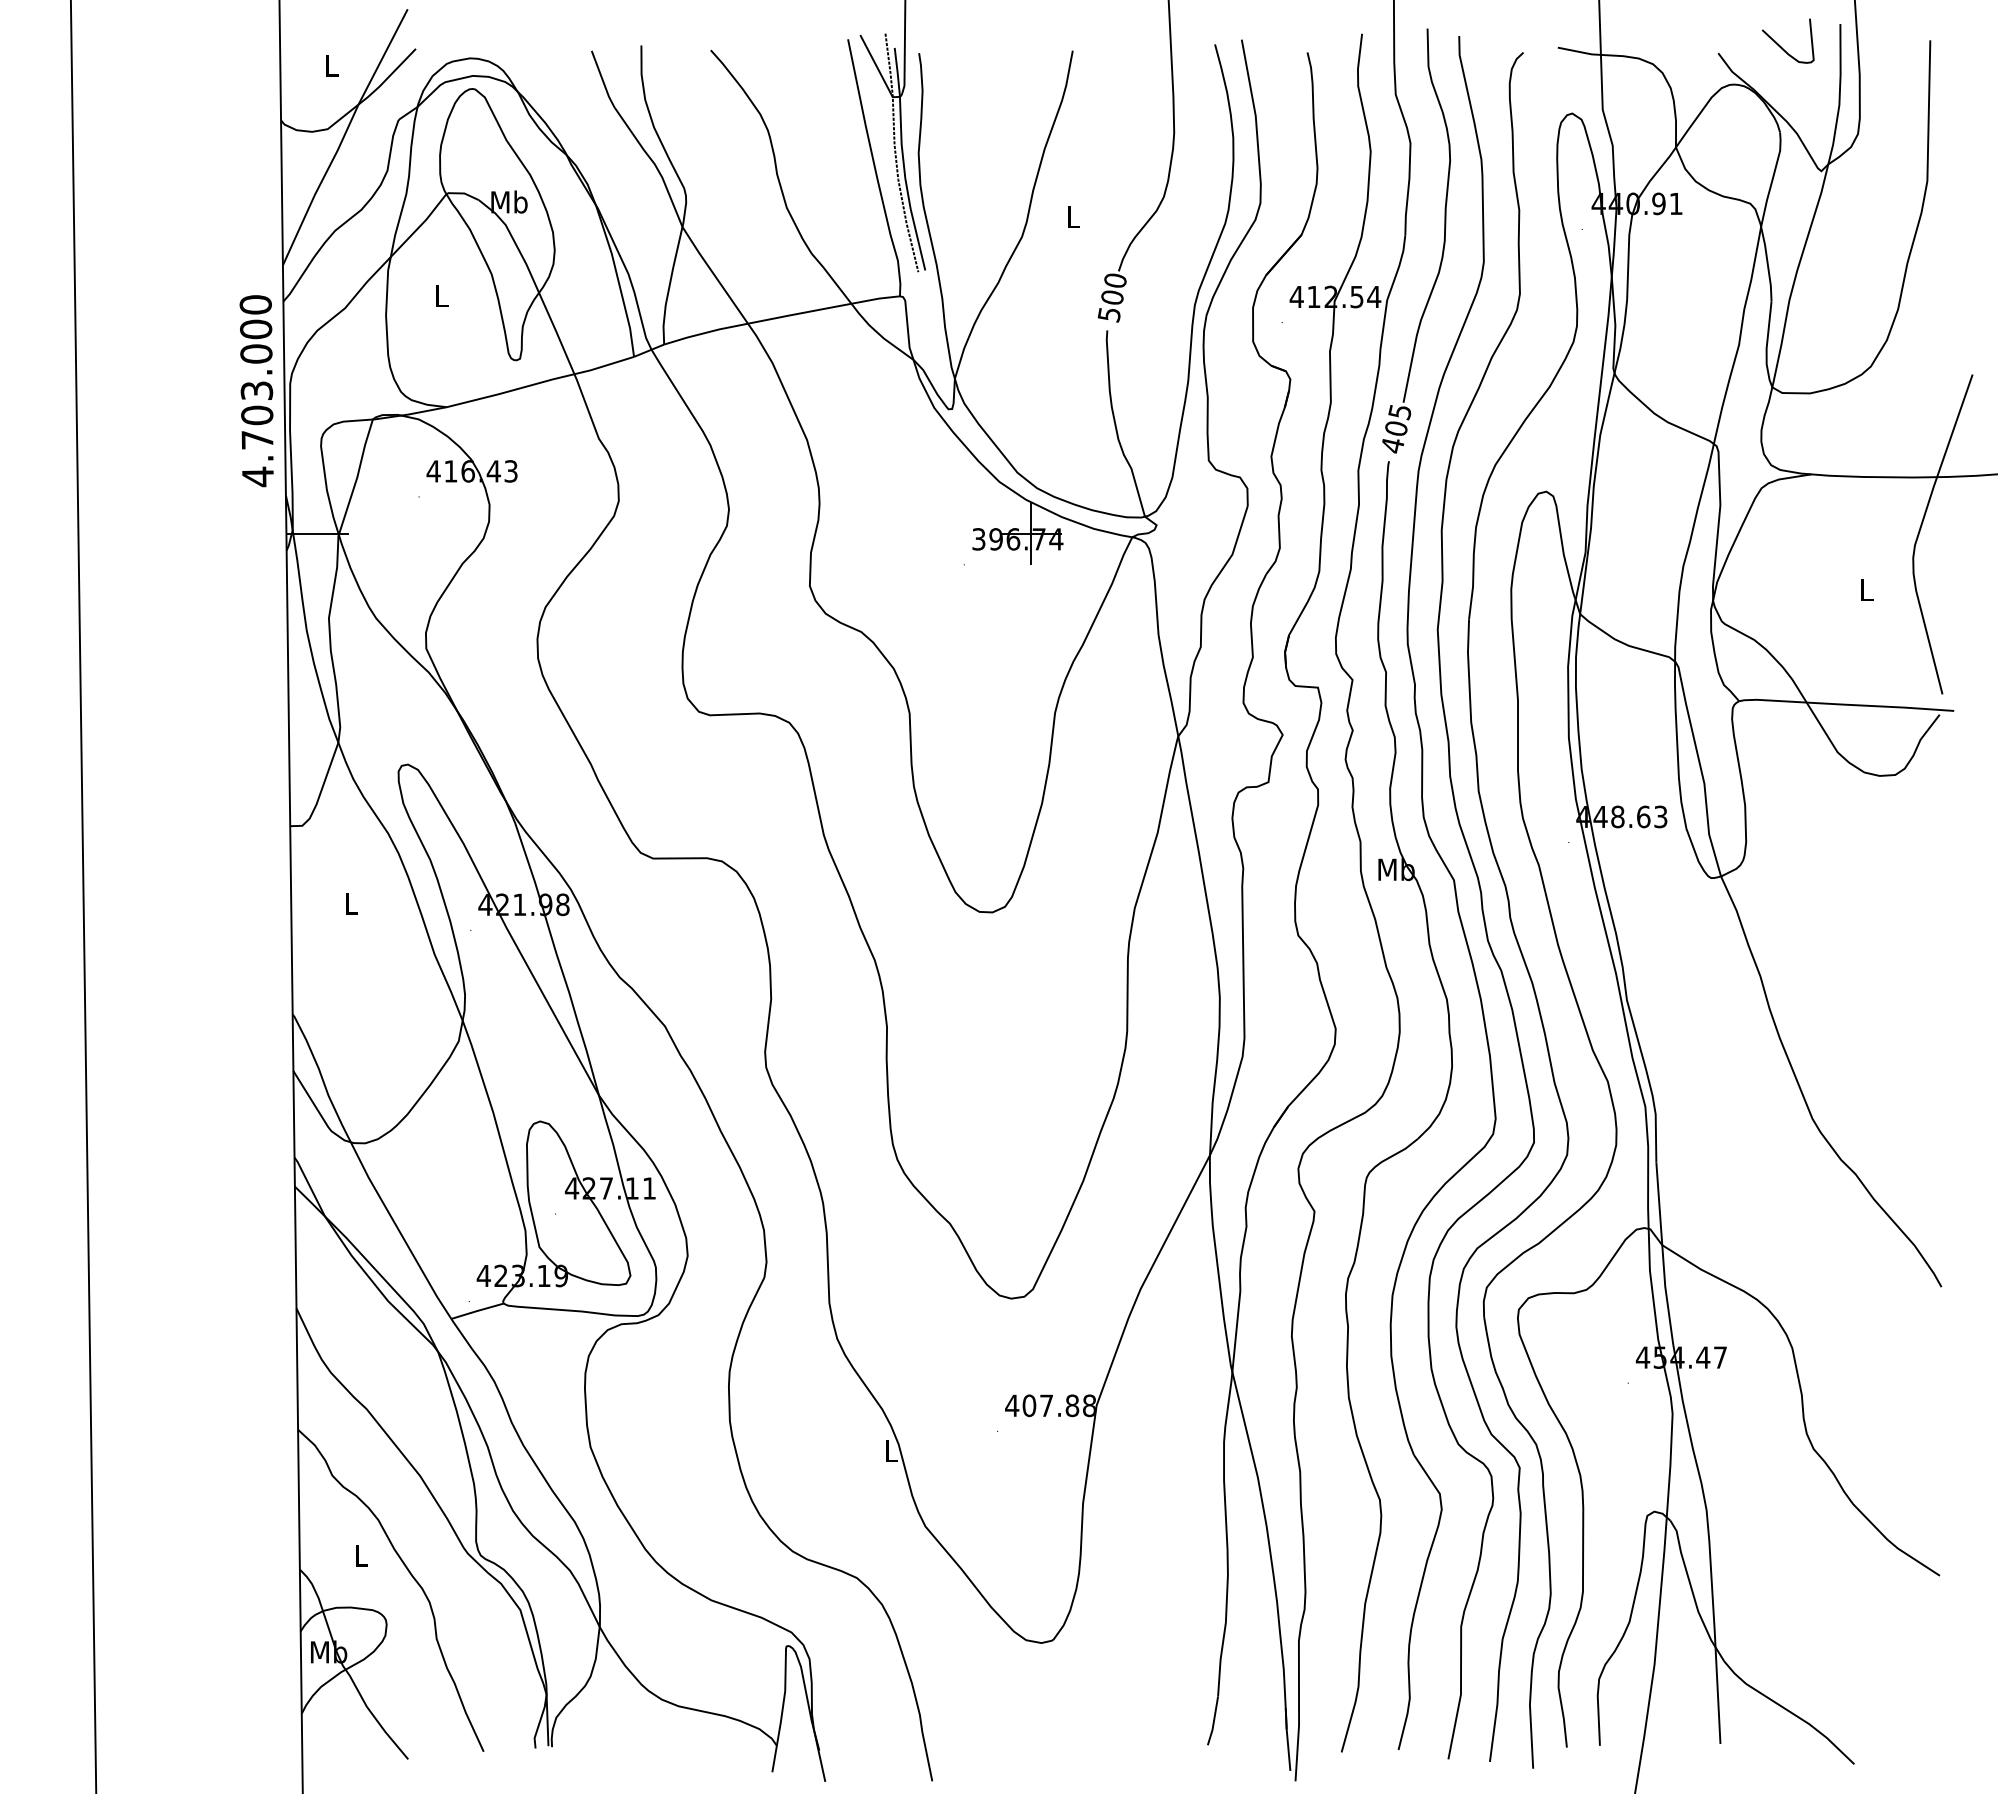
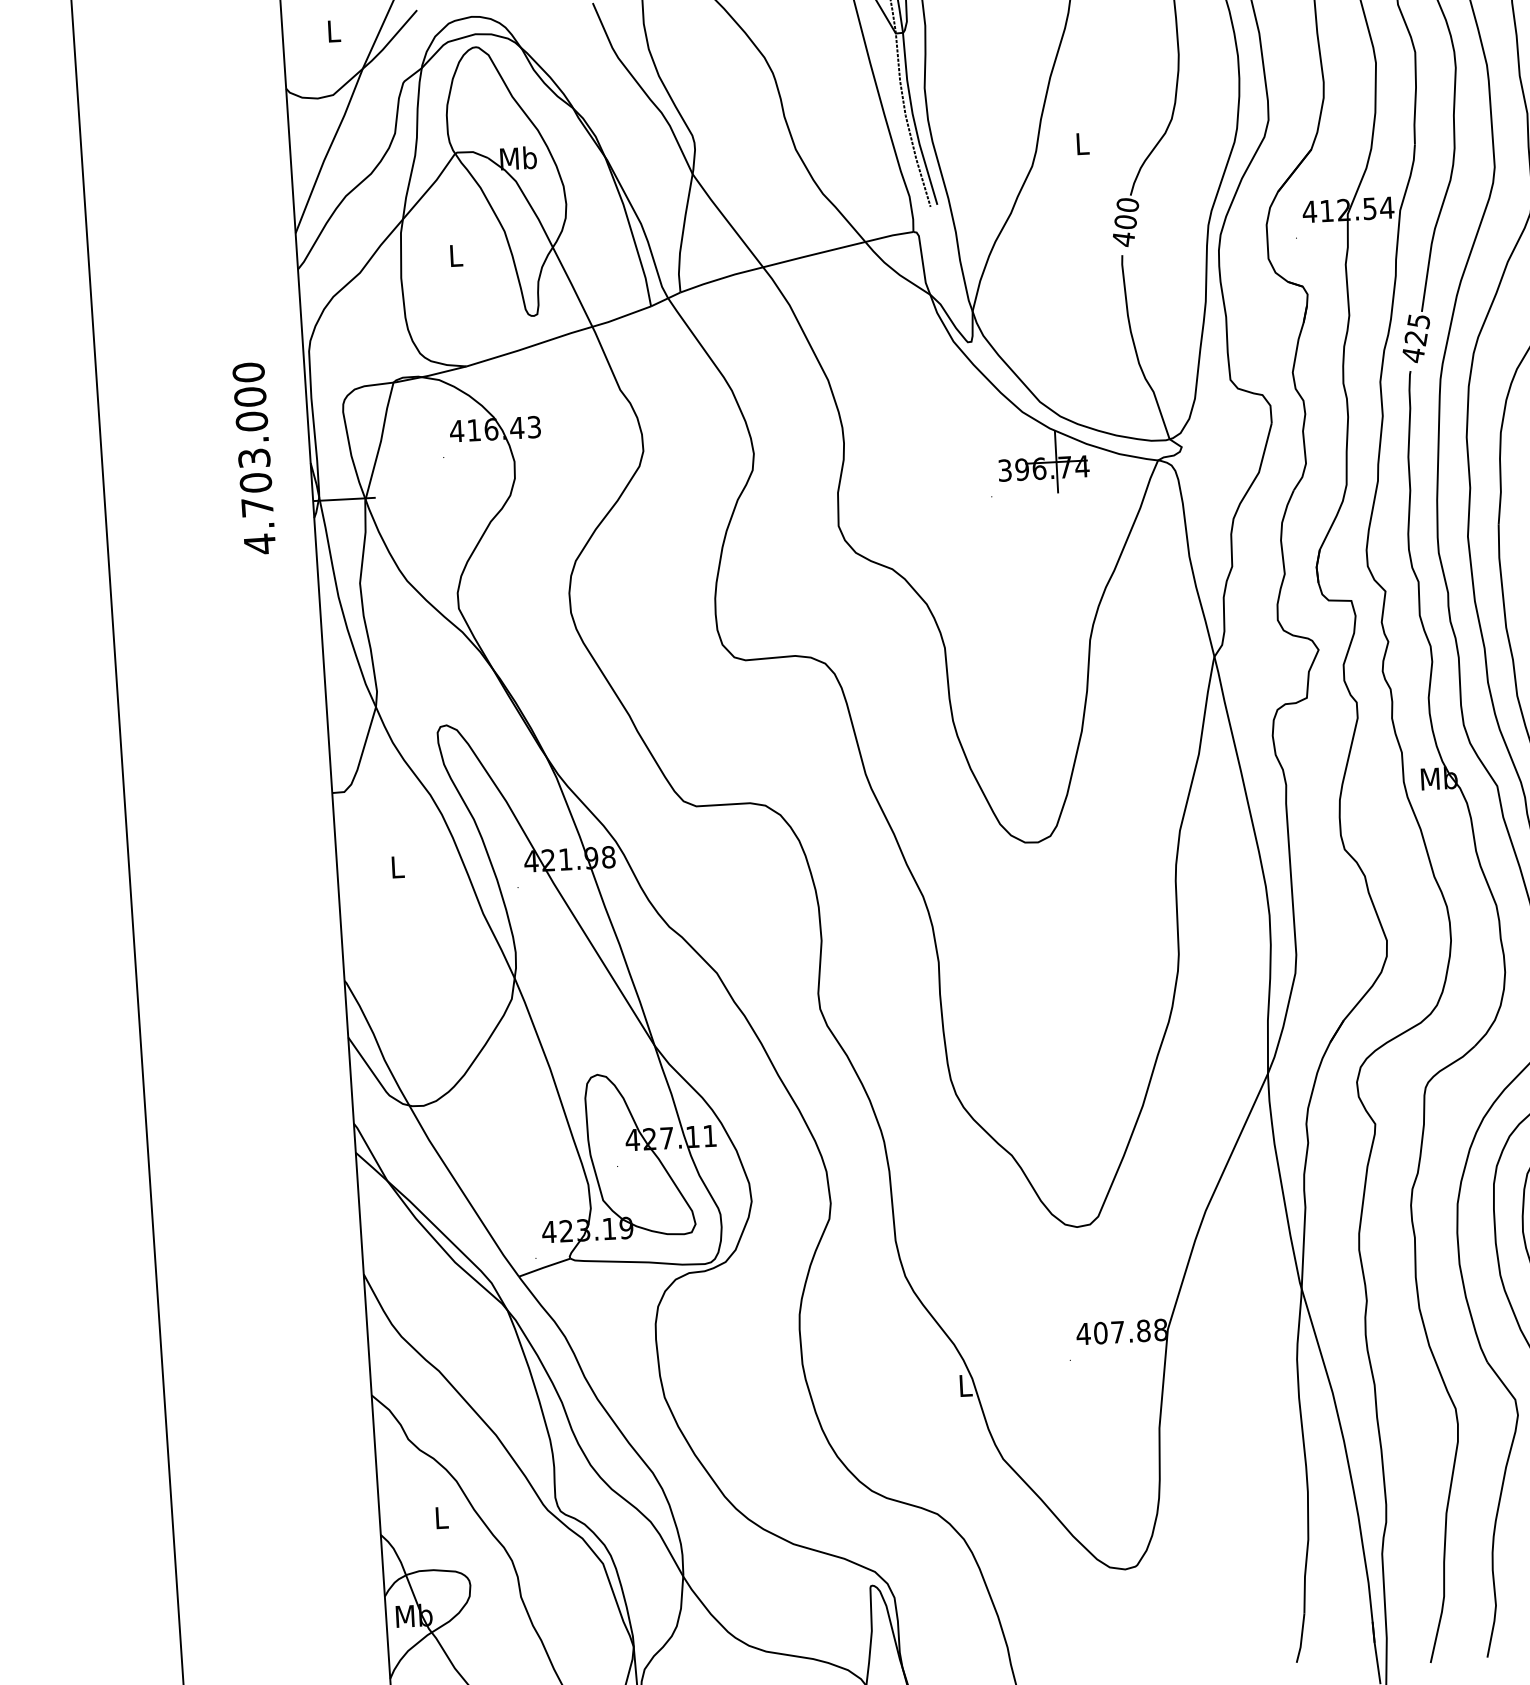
text: (1108, 315) -> (1122, 240), 500 -> 400
text: (256, 391) -> (253, 459), moved
text: (1396, 429) -> (1416, 339), 405 -> 425

